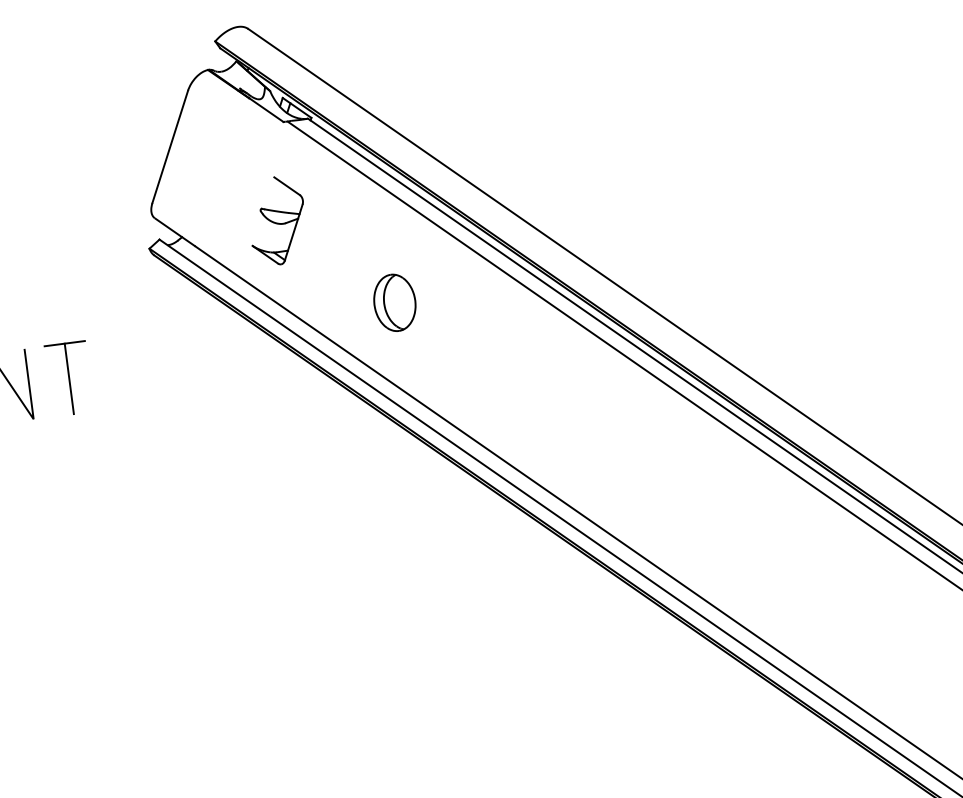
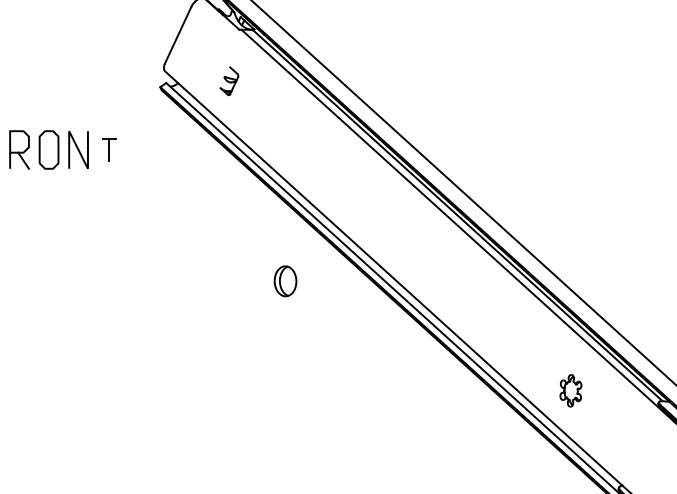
part: (277, 221) -> (229, 81), size x0.6
part: (394, 303) -> (285, 281), moved
part: (69, 377) -> (109, 149), size x0.6

